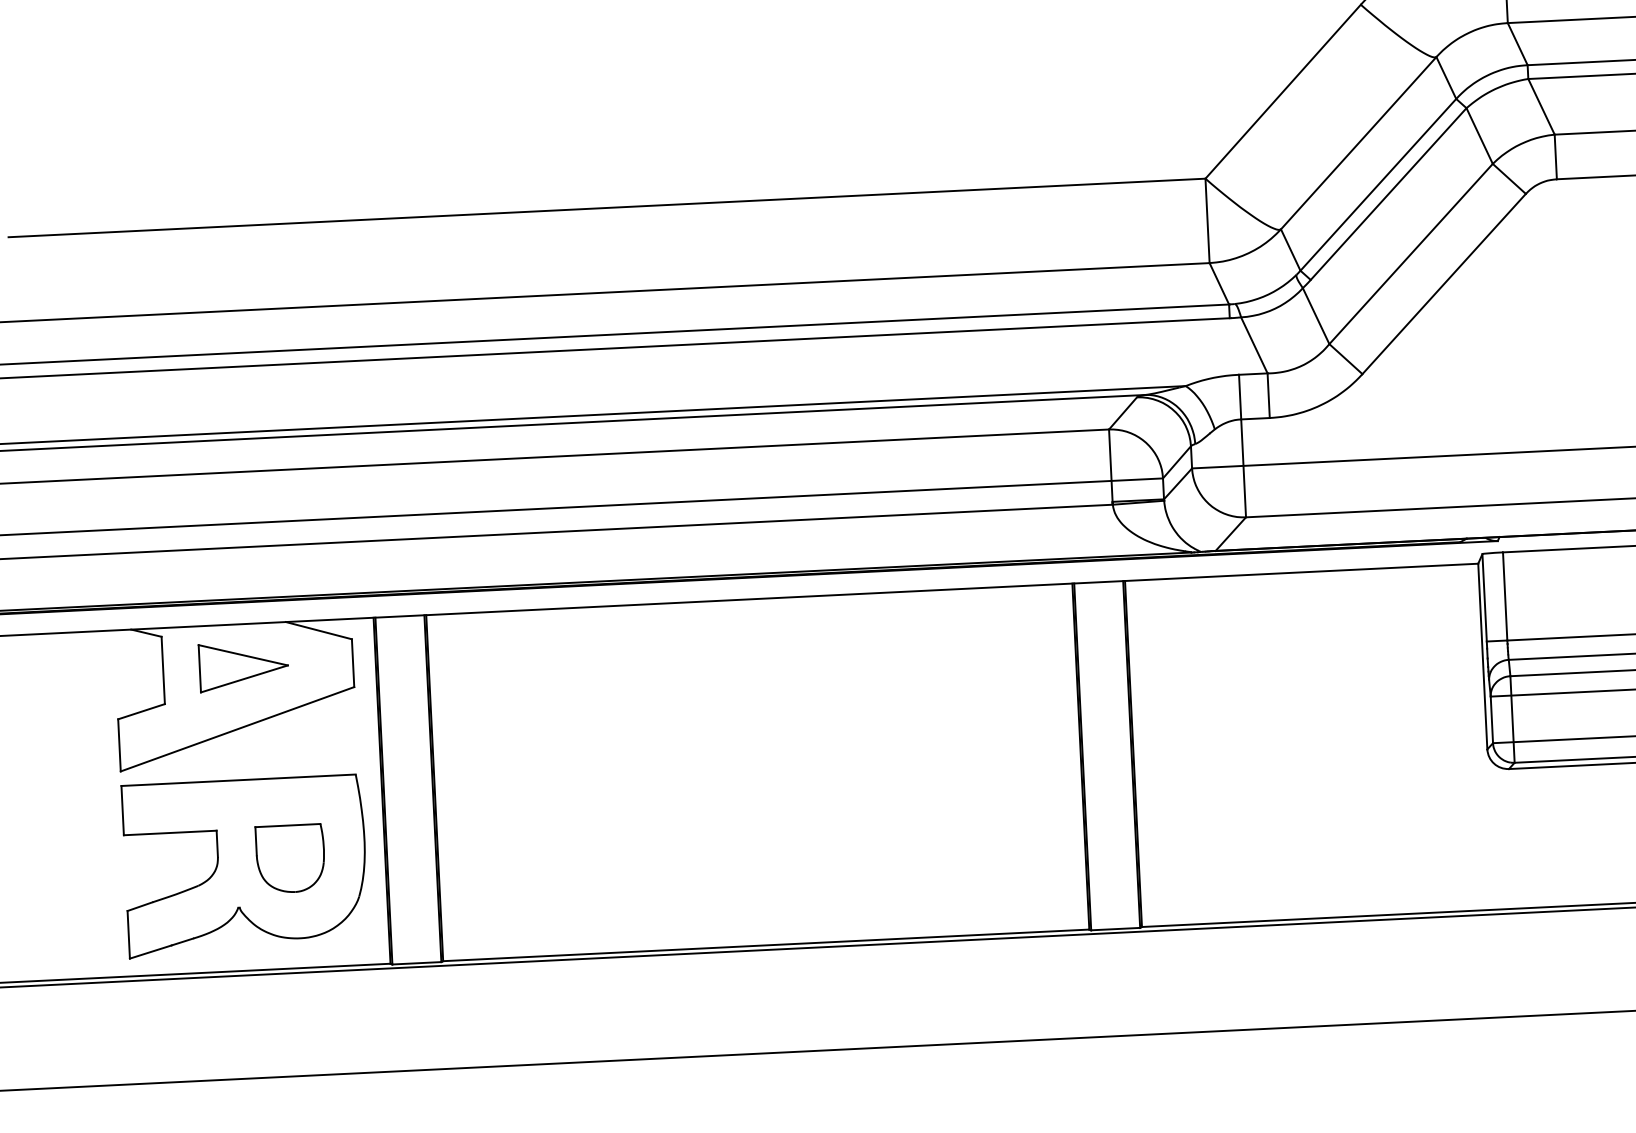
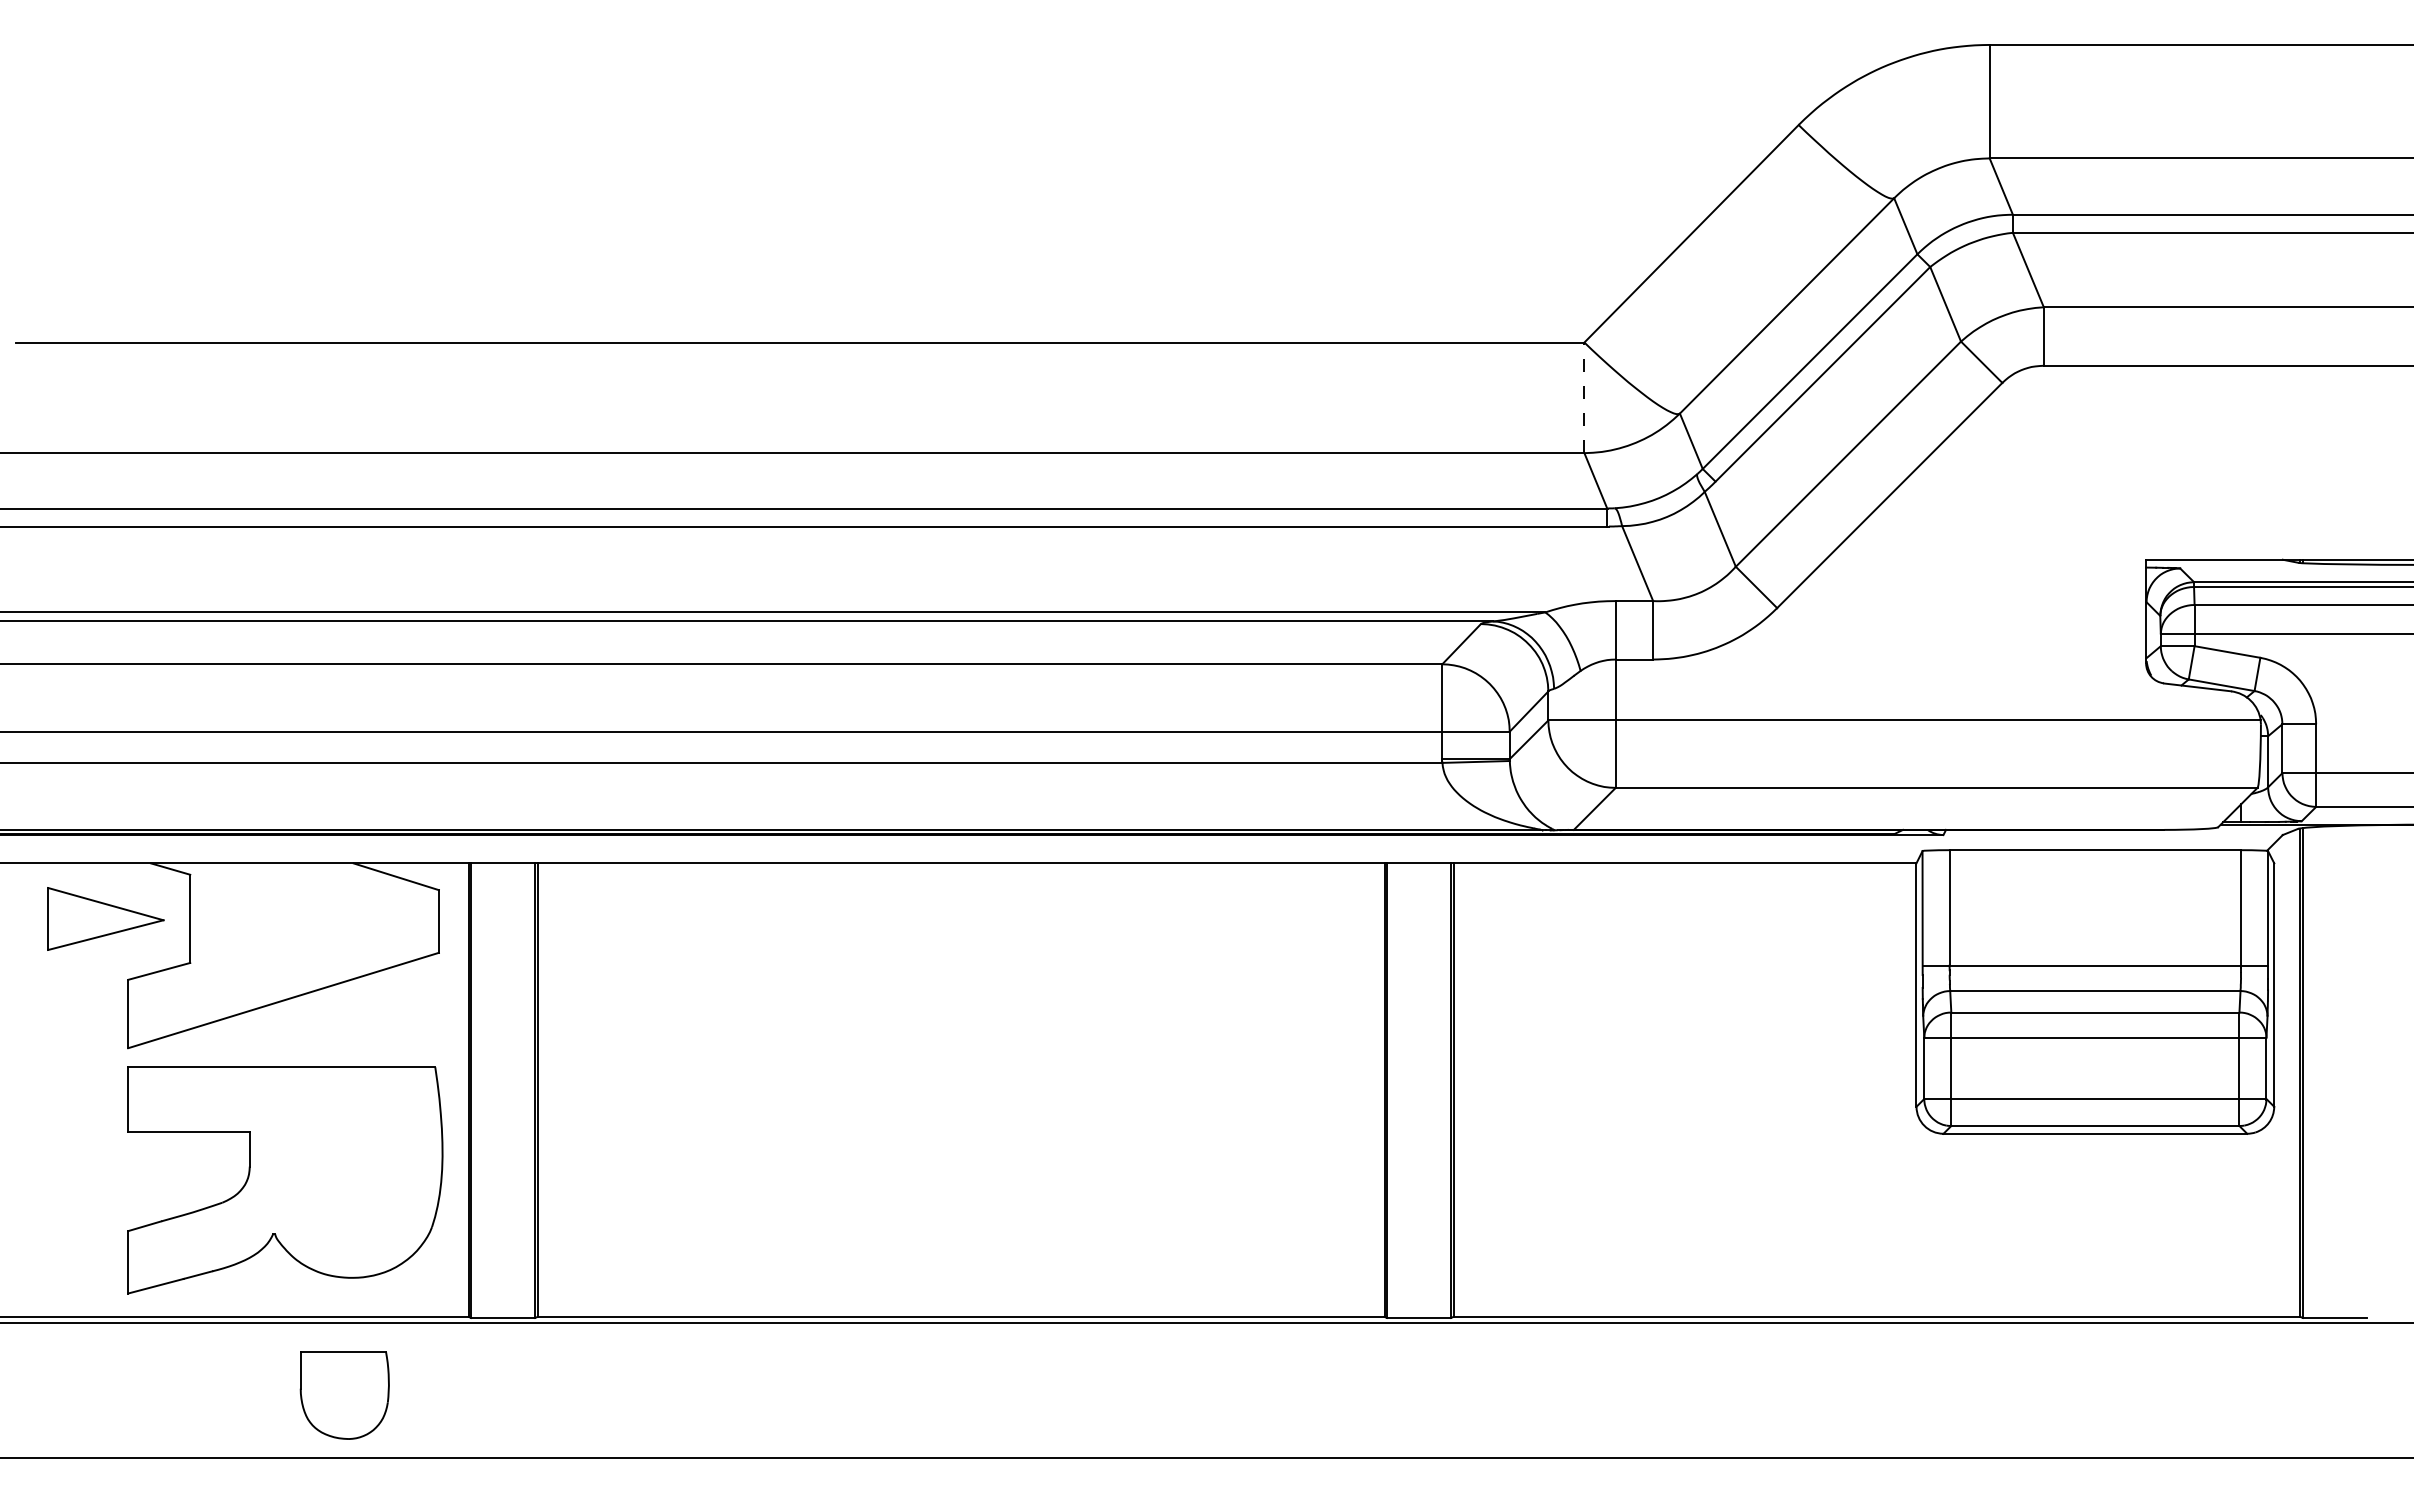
line: (1207, 220) -> (1584, 397), solid -> dashed
part: (243, 666) -> (105, 918), moved
part: (290, 858) -> (344, 1395), moved

